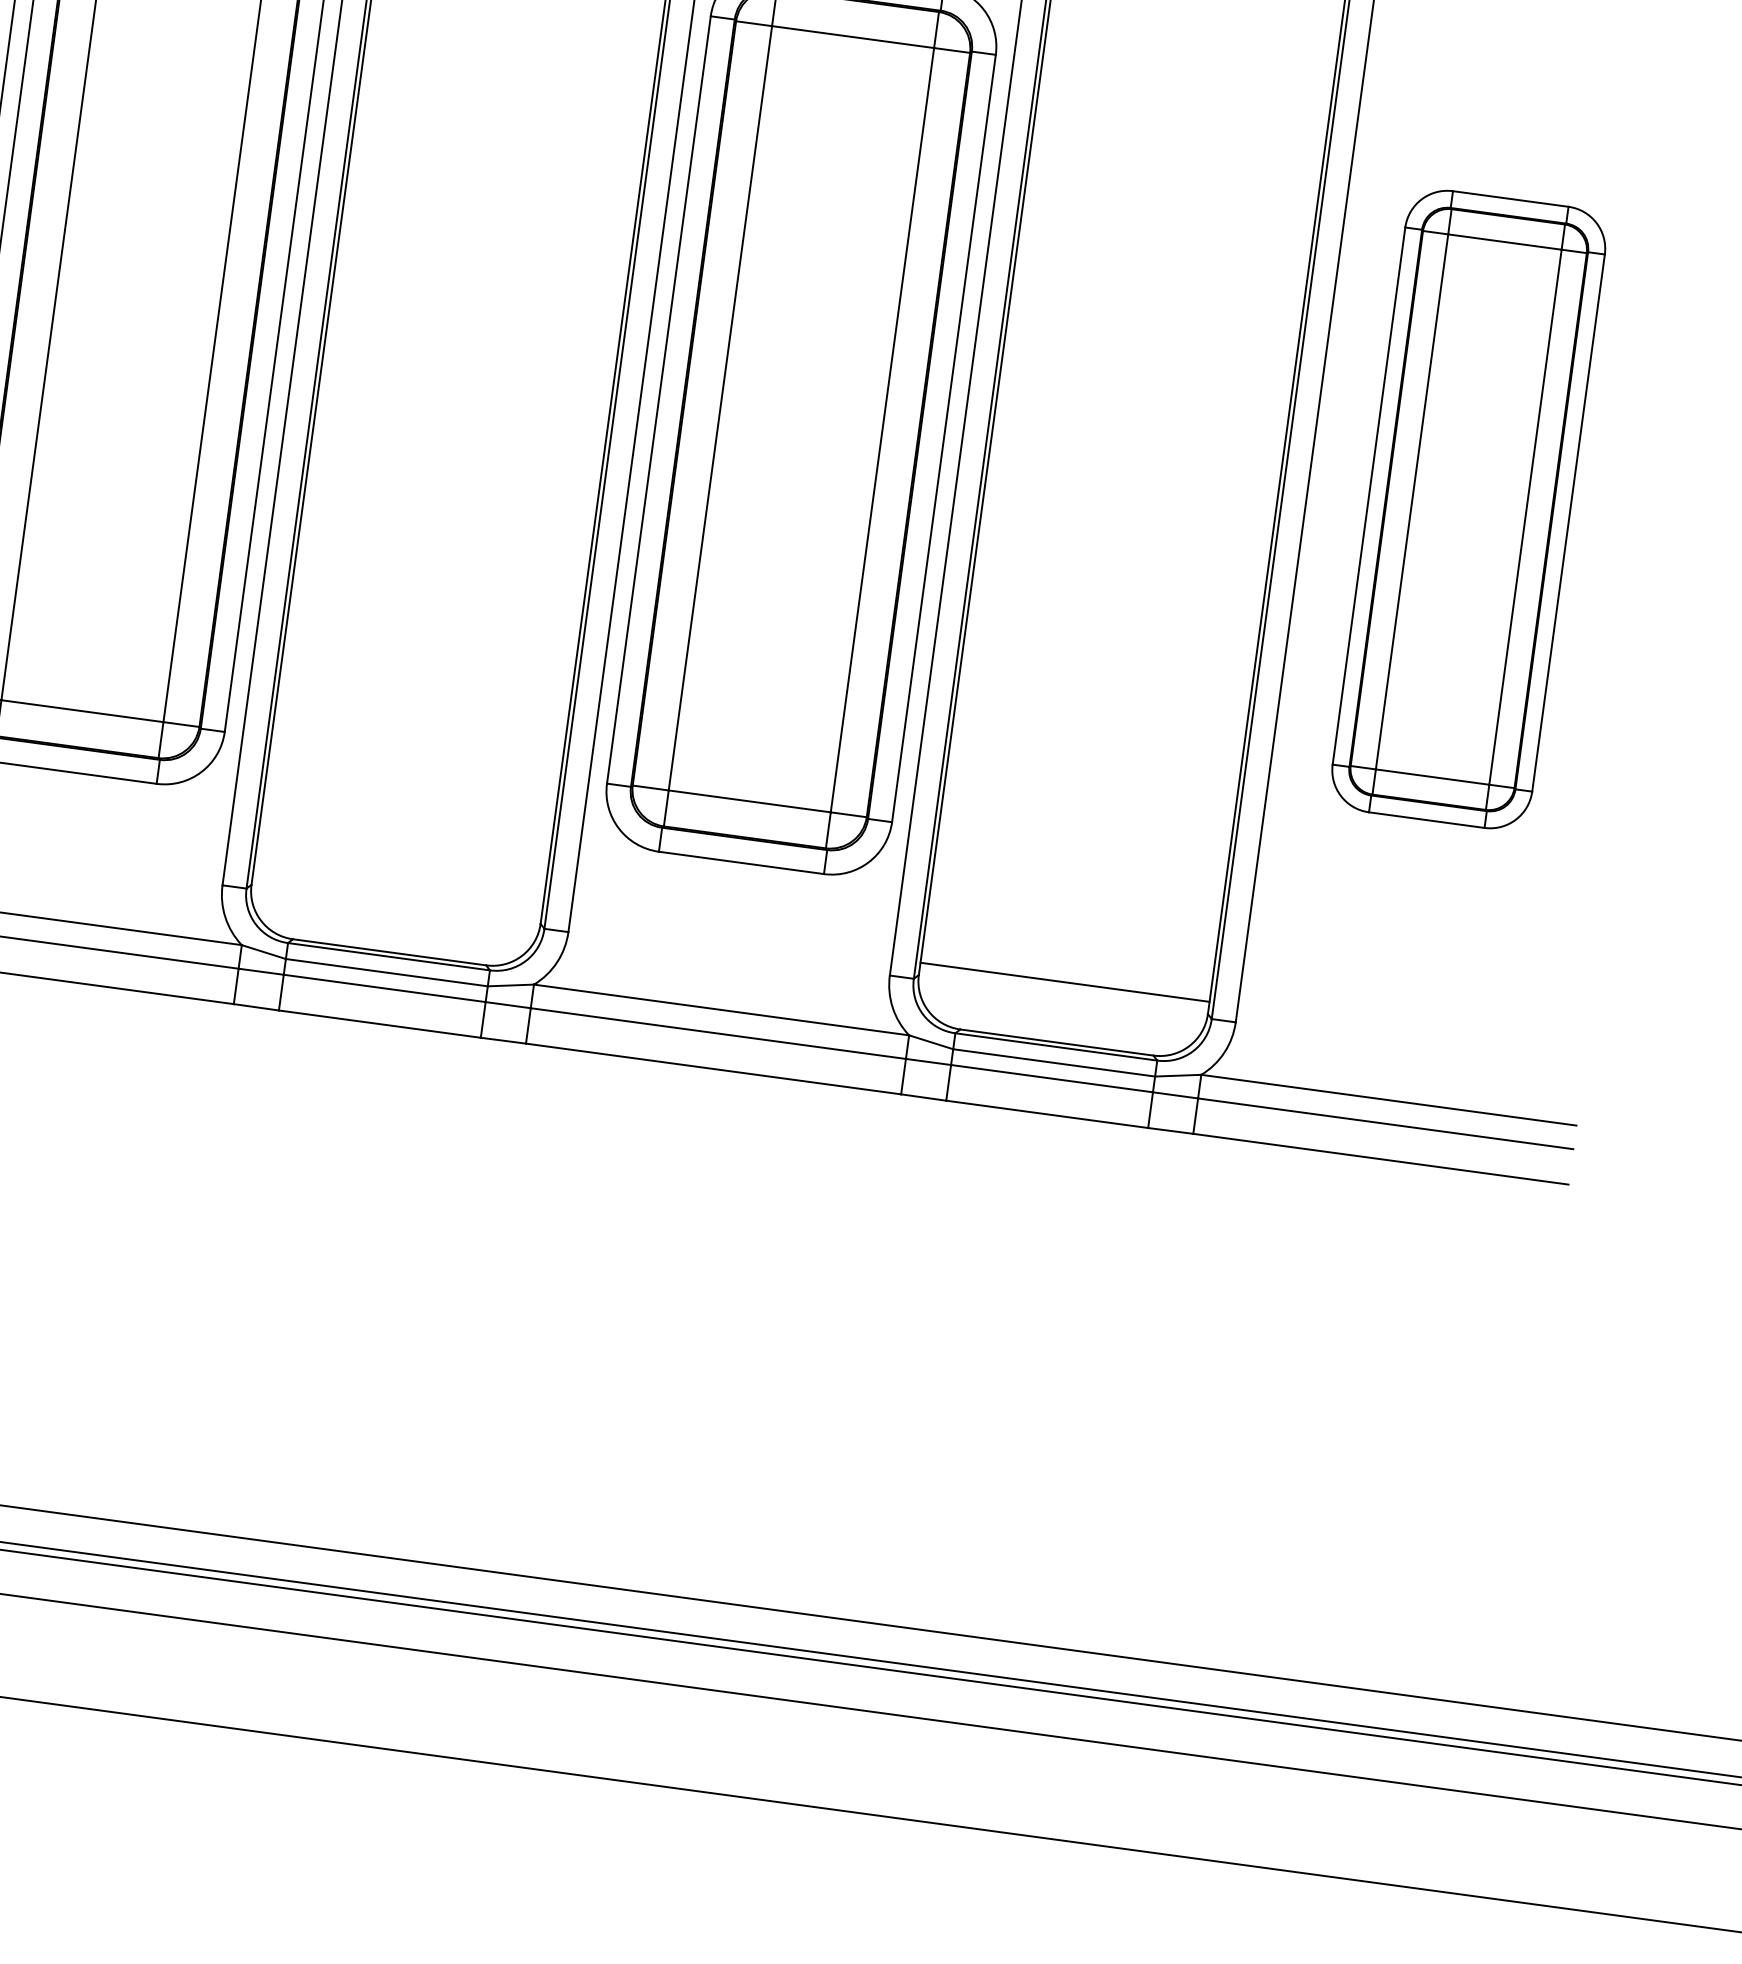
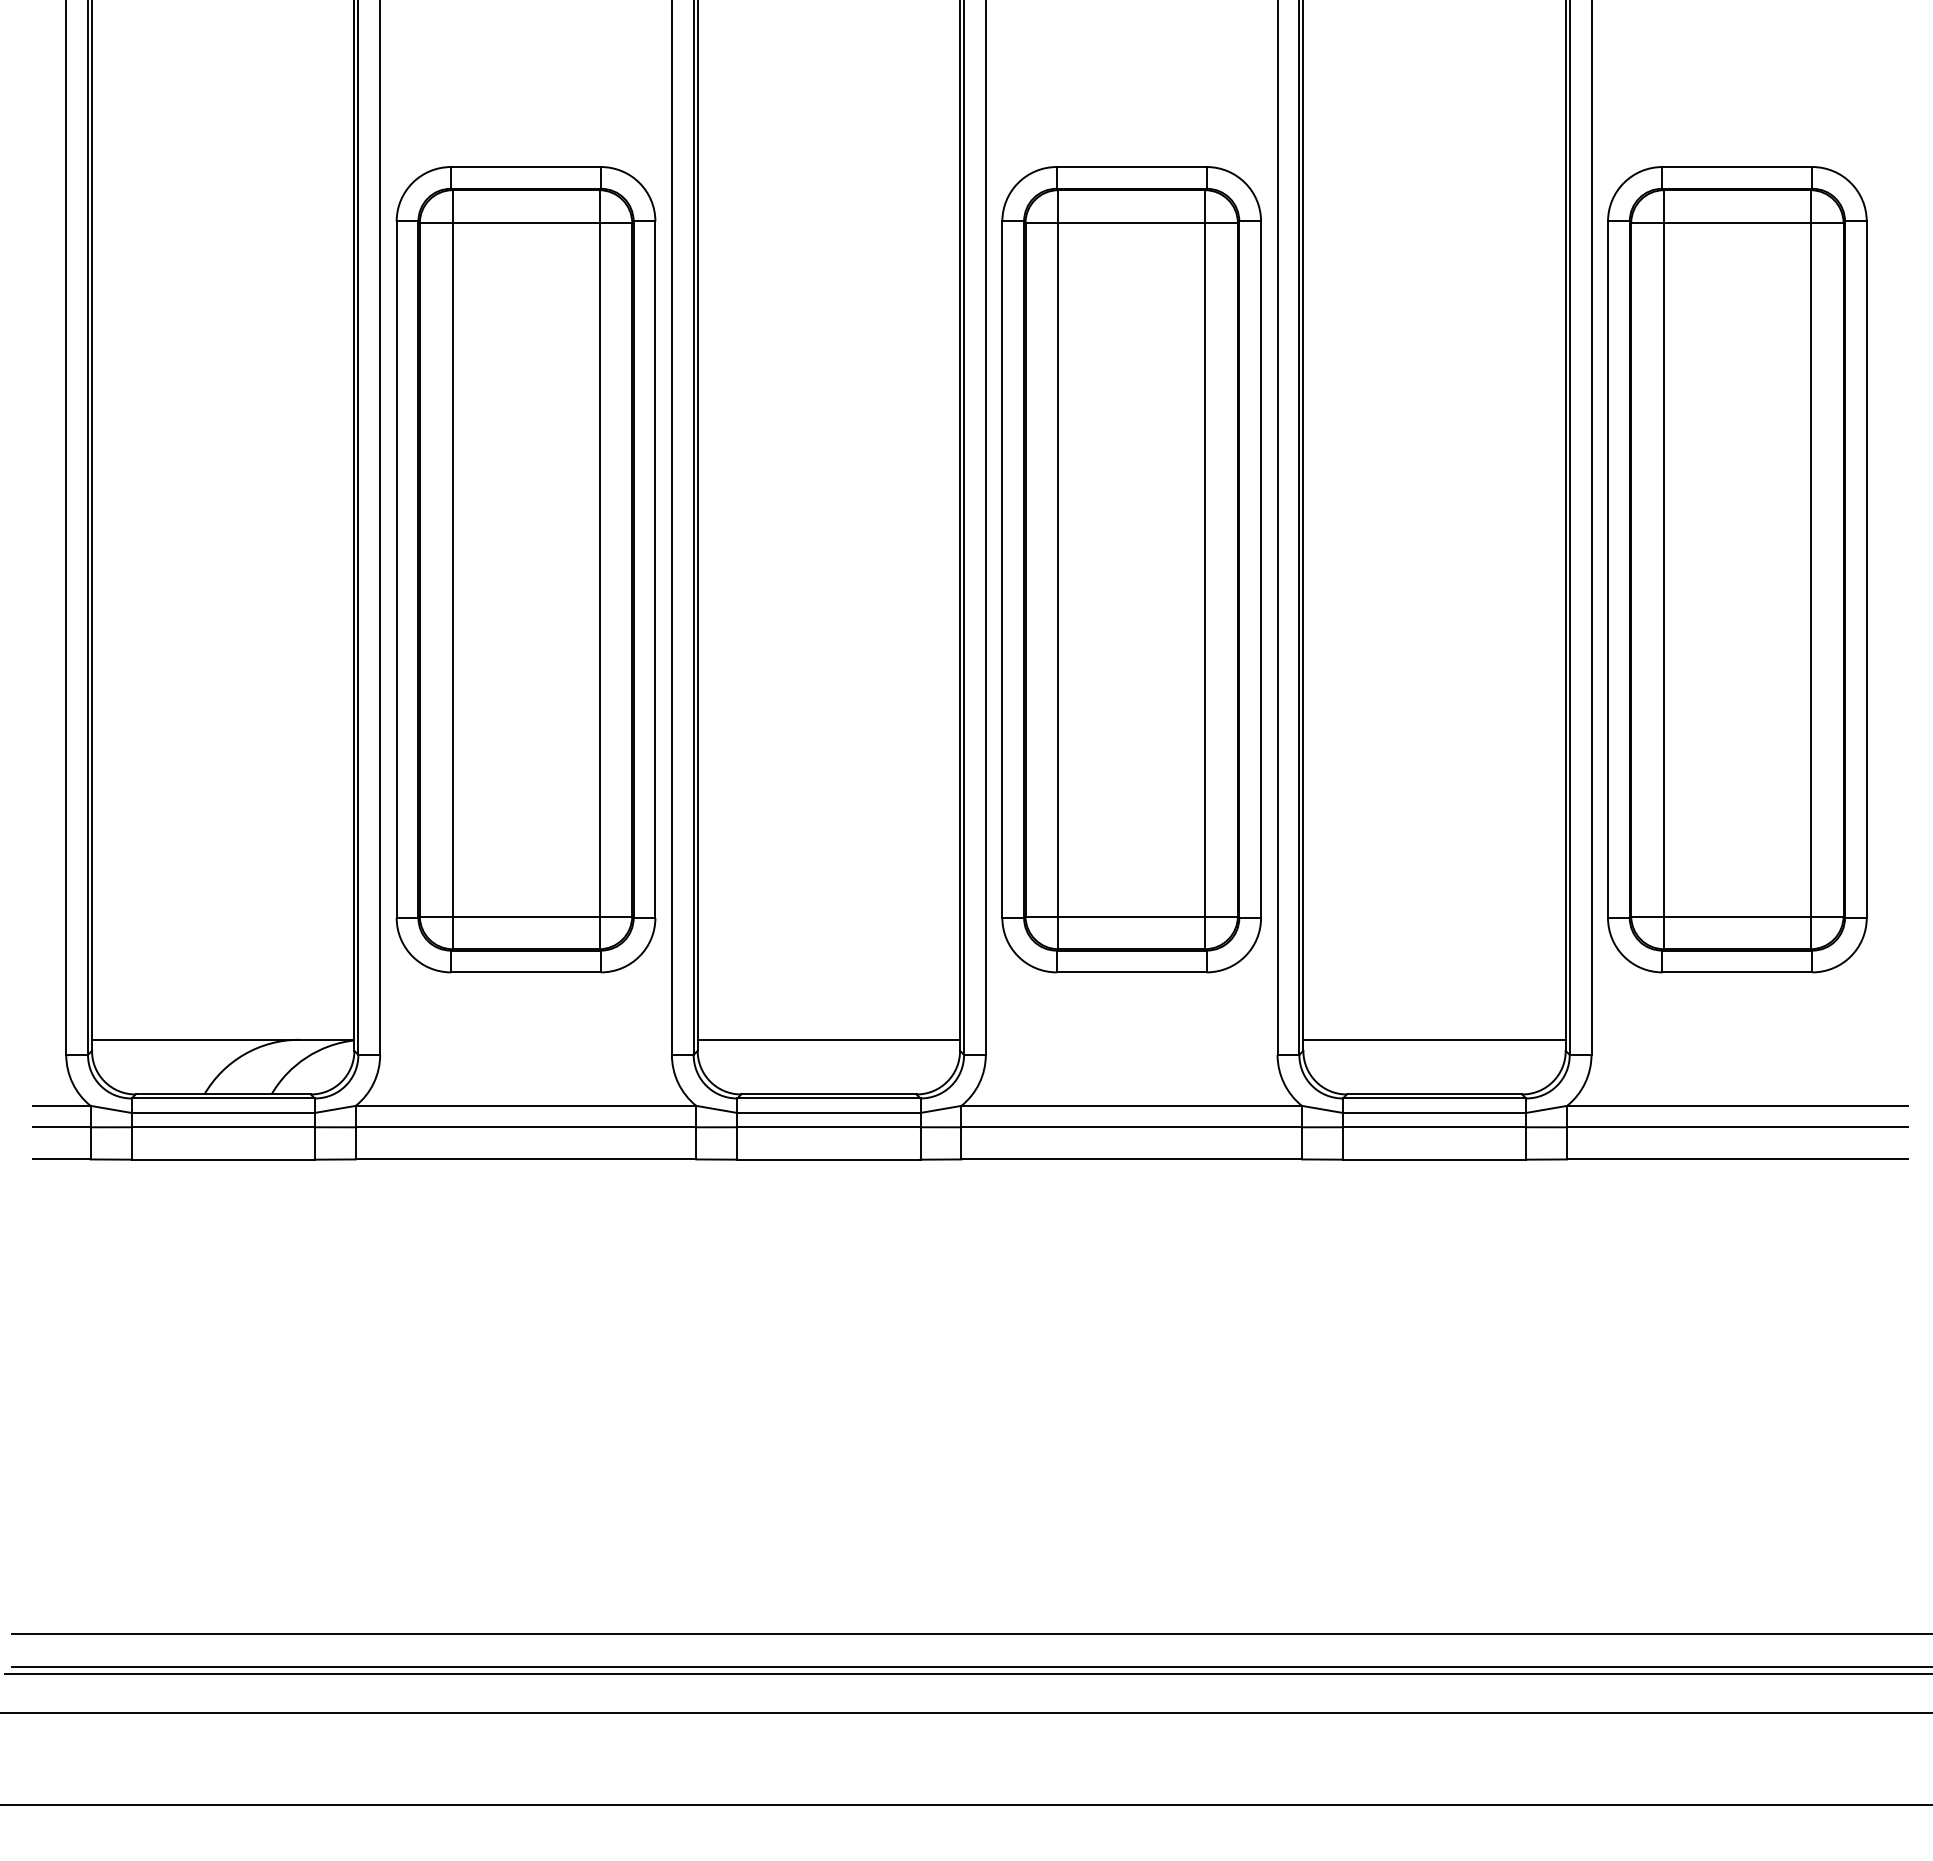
part: (1468, 509) -> (1737, 569), size x1.43
line: (397, 891) -> (828, 1039), added

